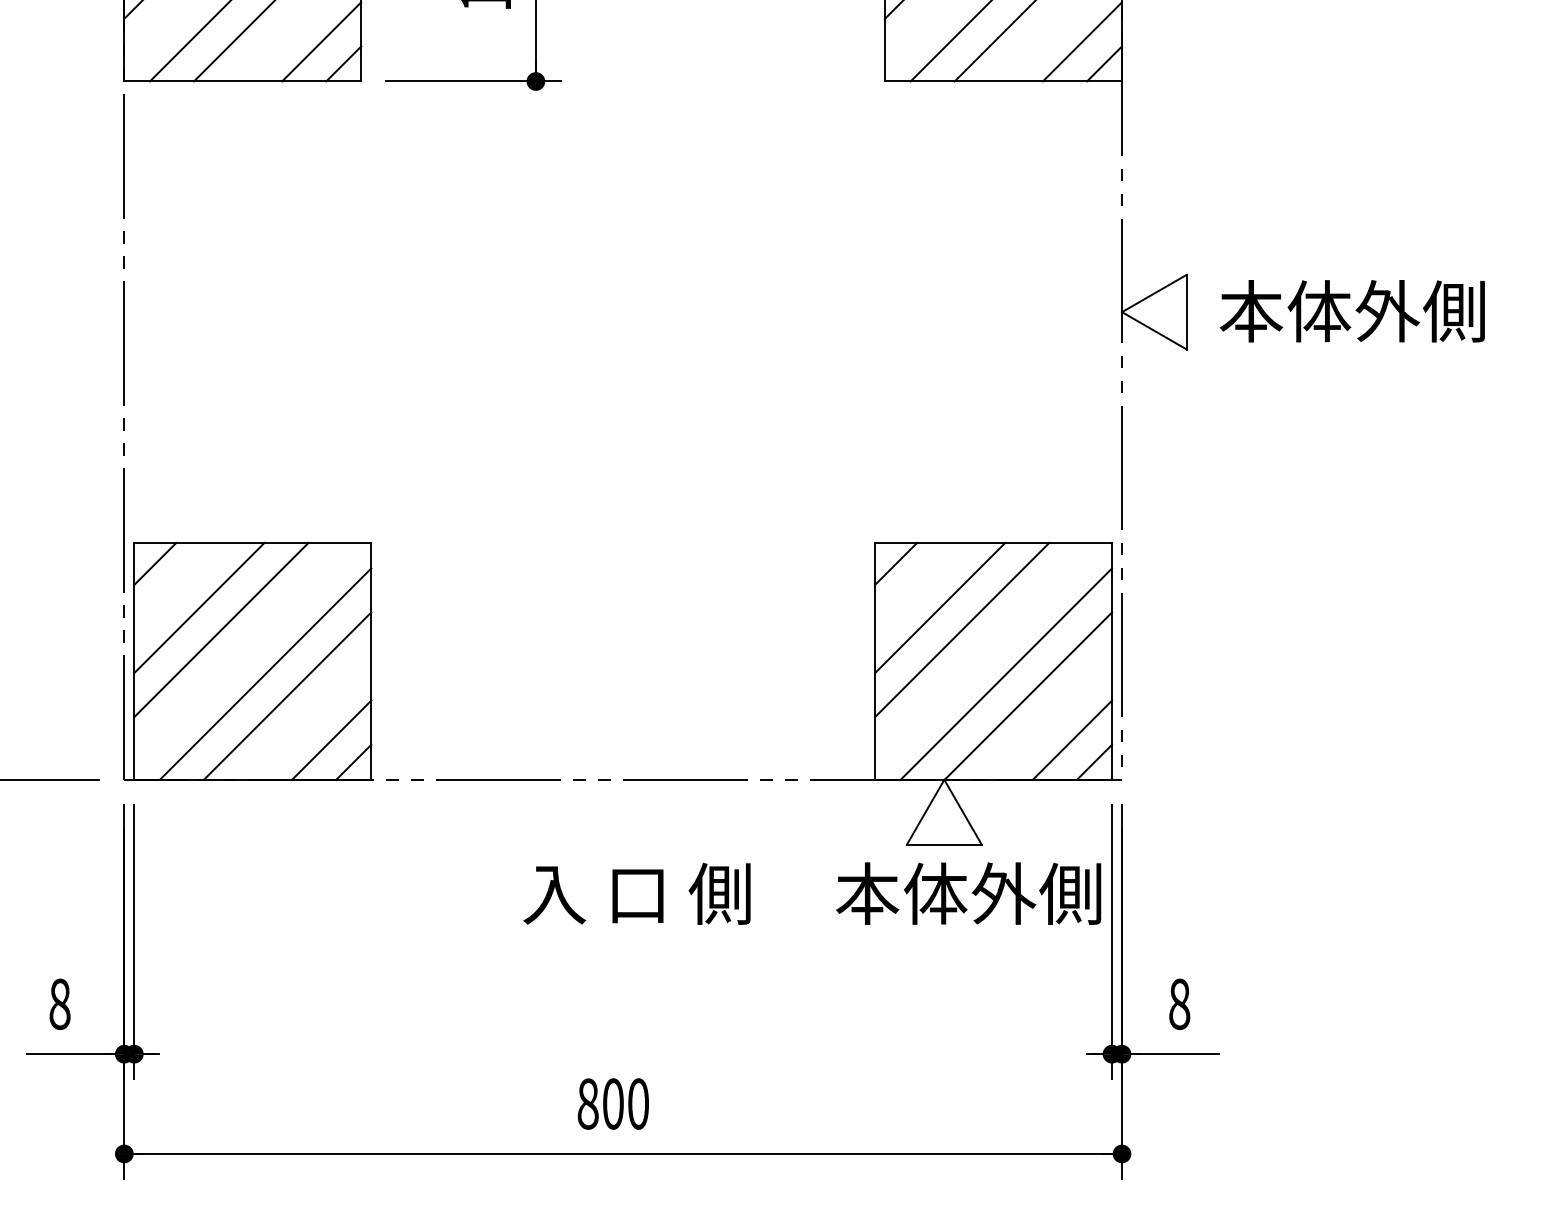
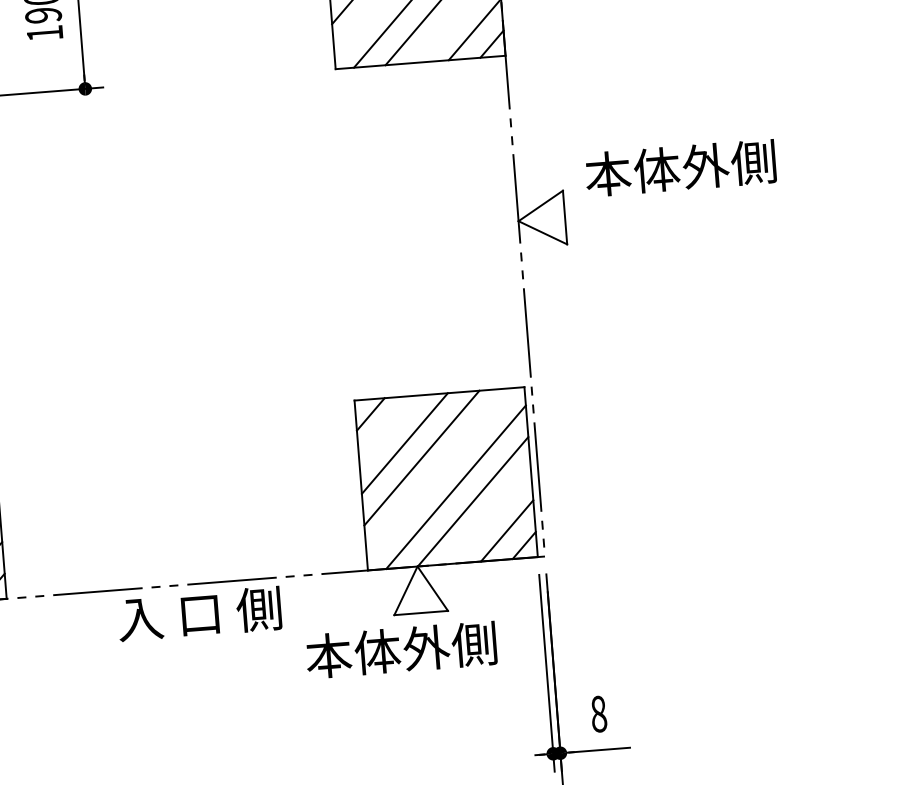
text: (1351, 311) -> (679, 168), moved
text: (636, 893) -> (199, 613), moved
text: (968, 893) -> (401, 649), moved

